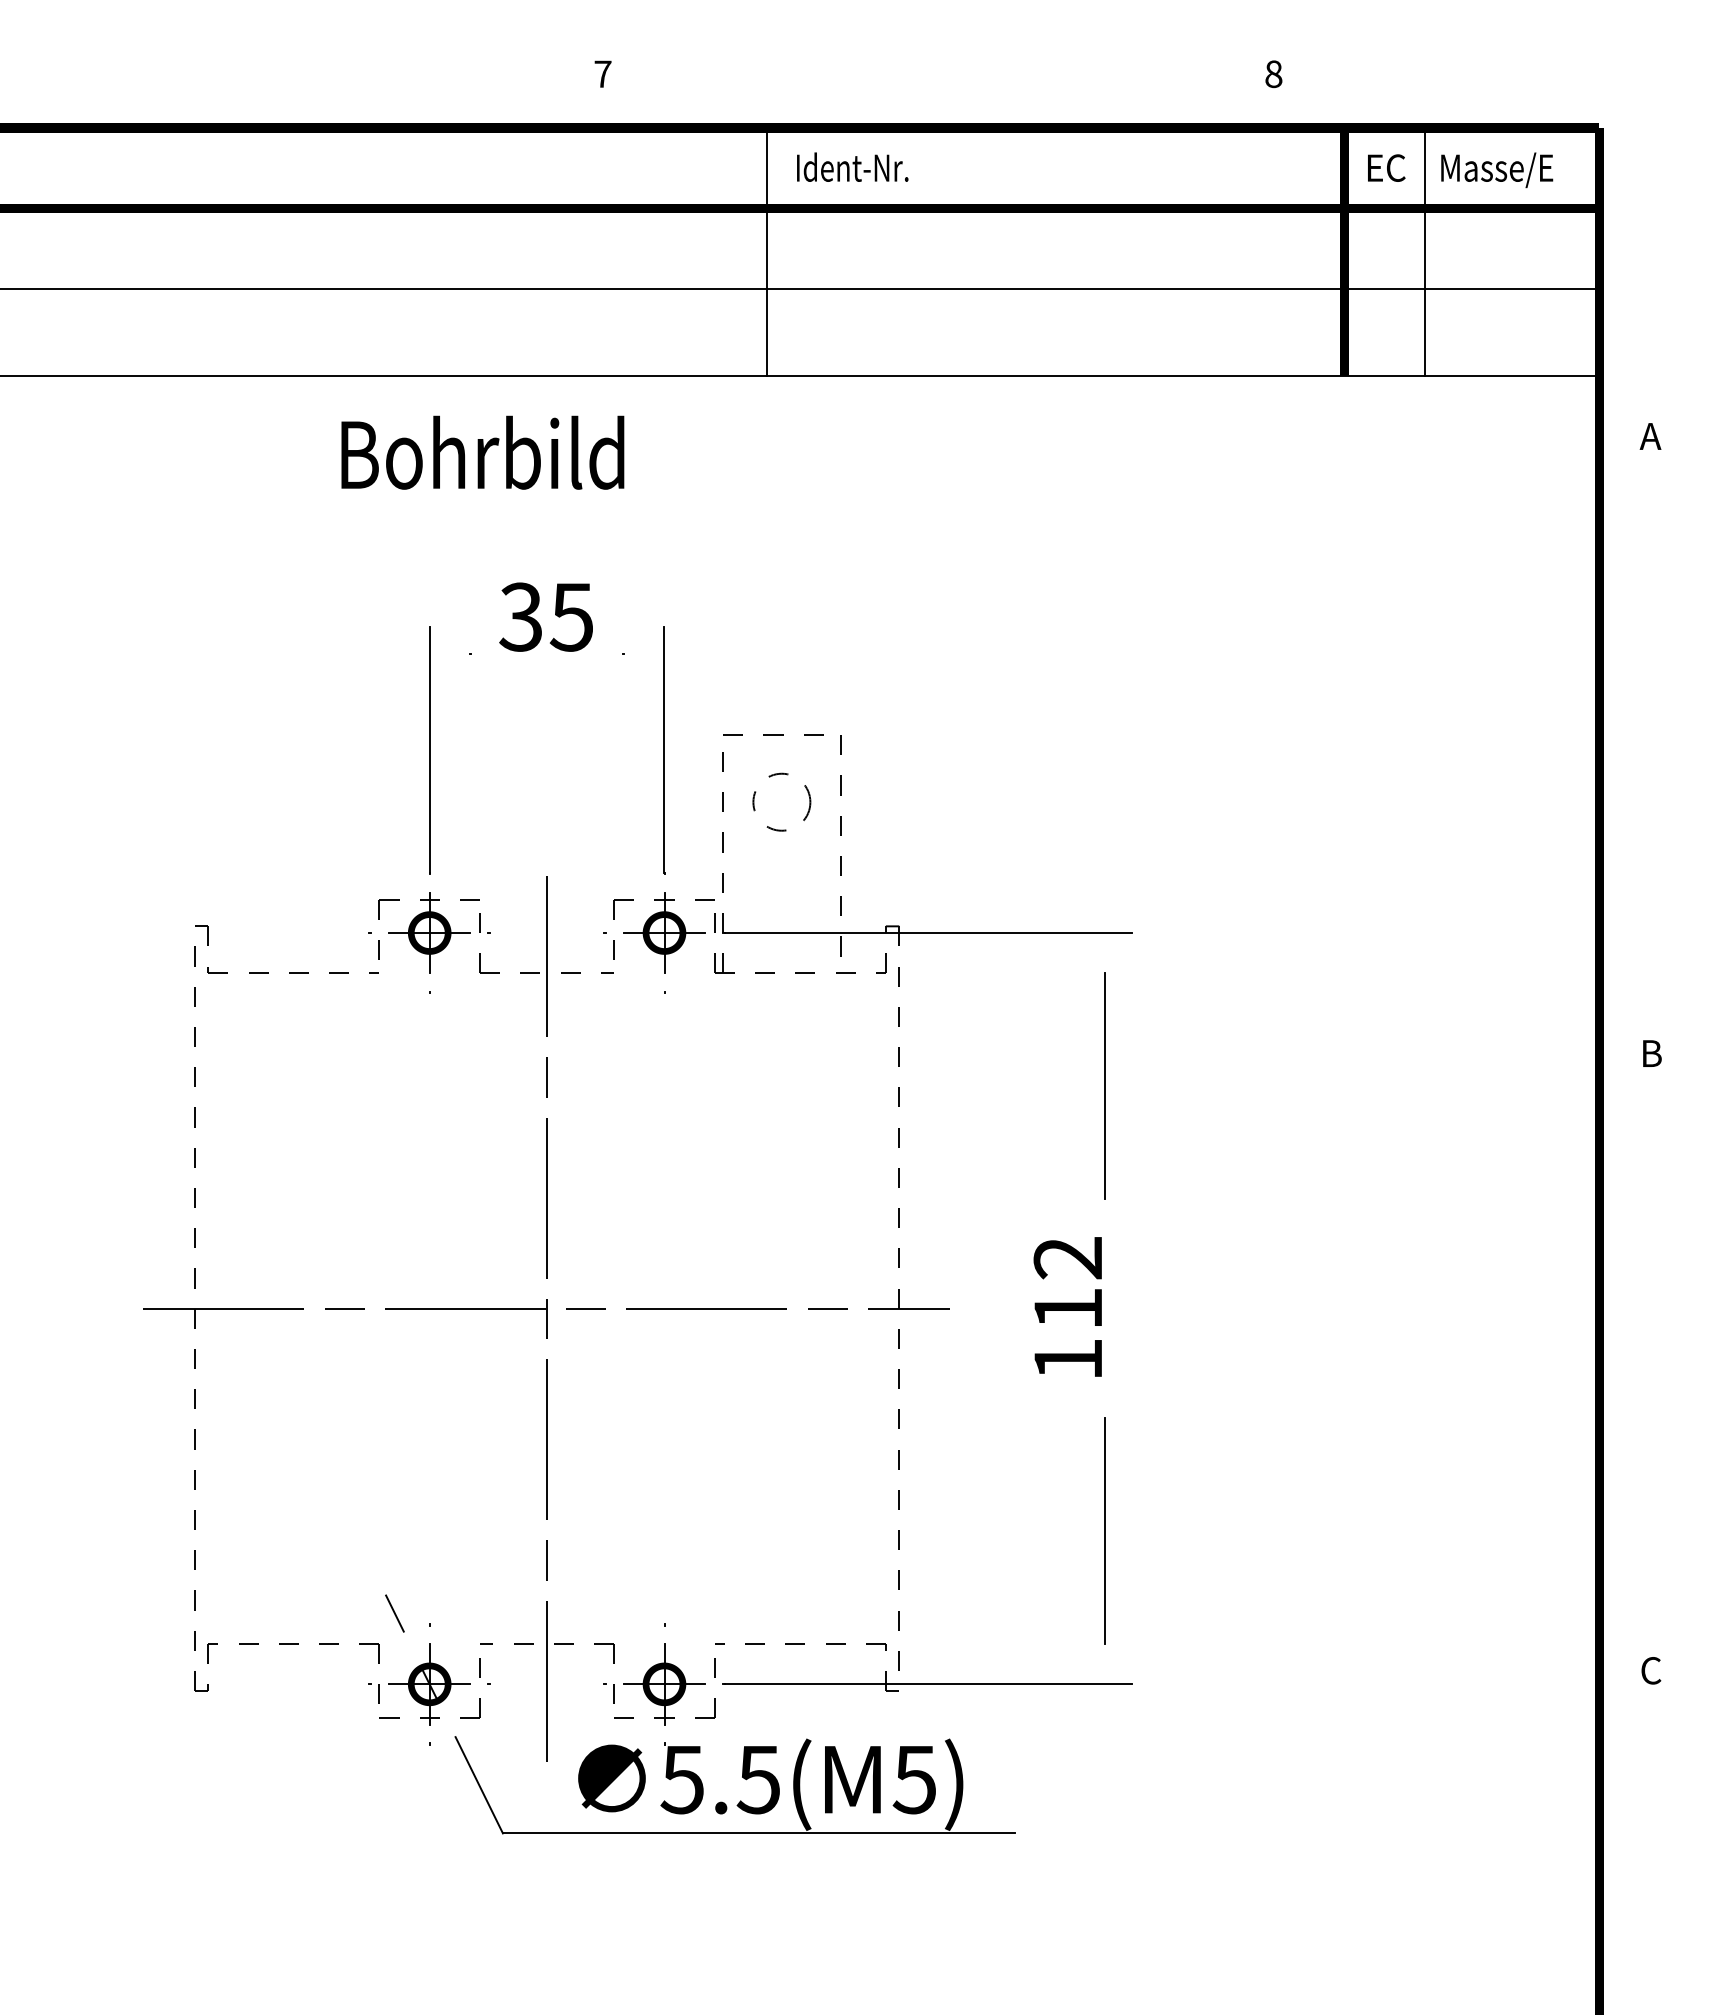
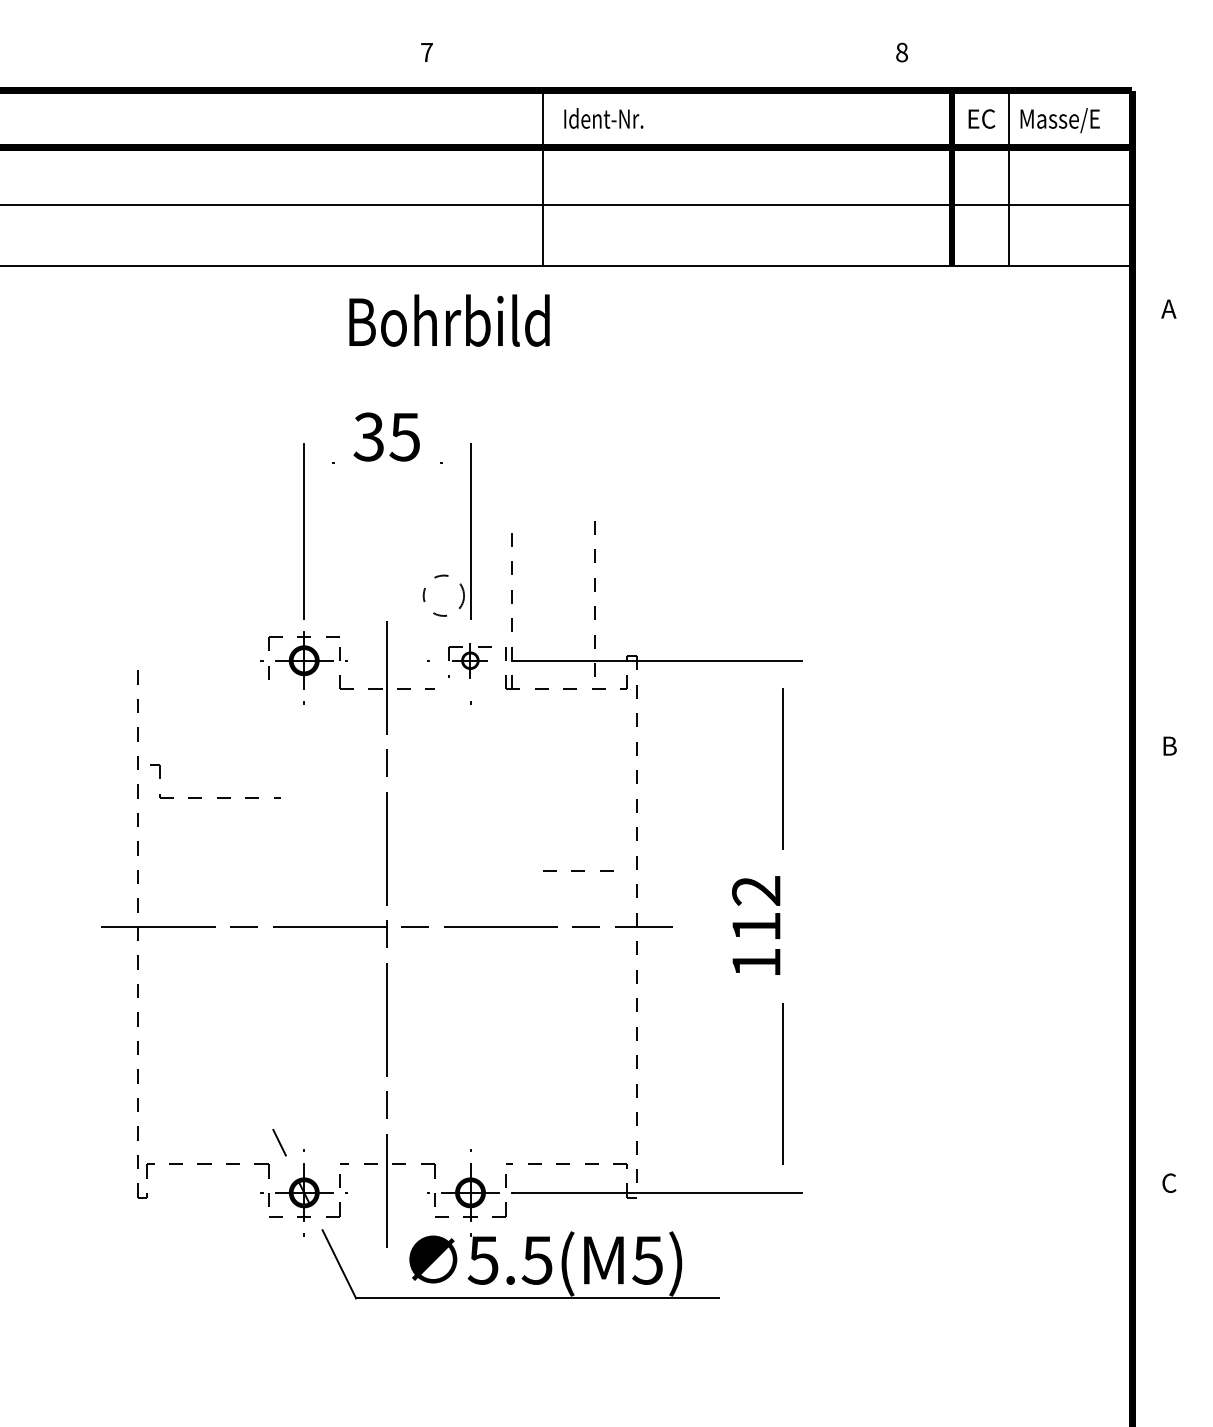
text: (482, 452) -> (449, 320), moved
line: (773, 734) -> (578, 870), moved
circle: (781, 801) -> (443, 595), moved
part: (663, 932) -> (469, 660), size x0.6
part: (289, 972) -> (216, 797), moved

